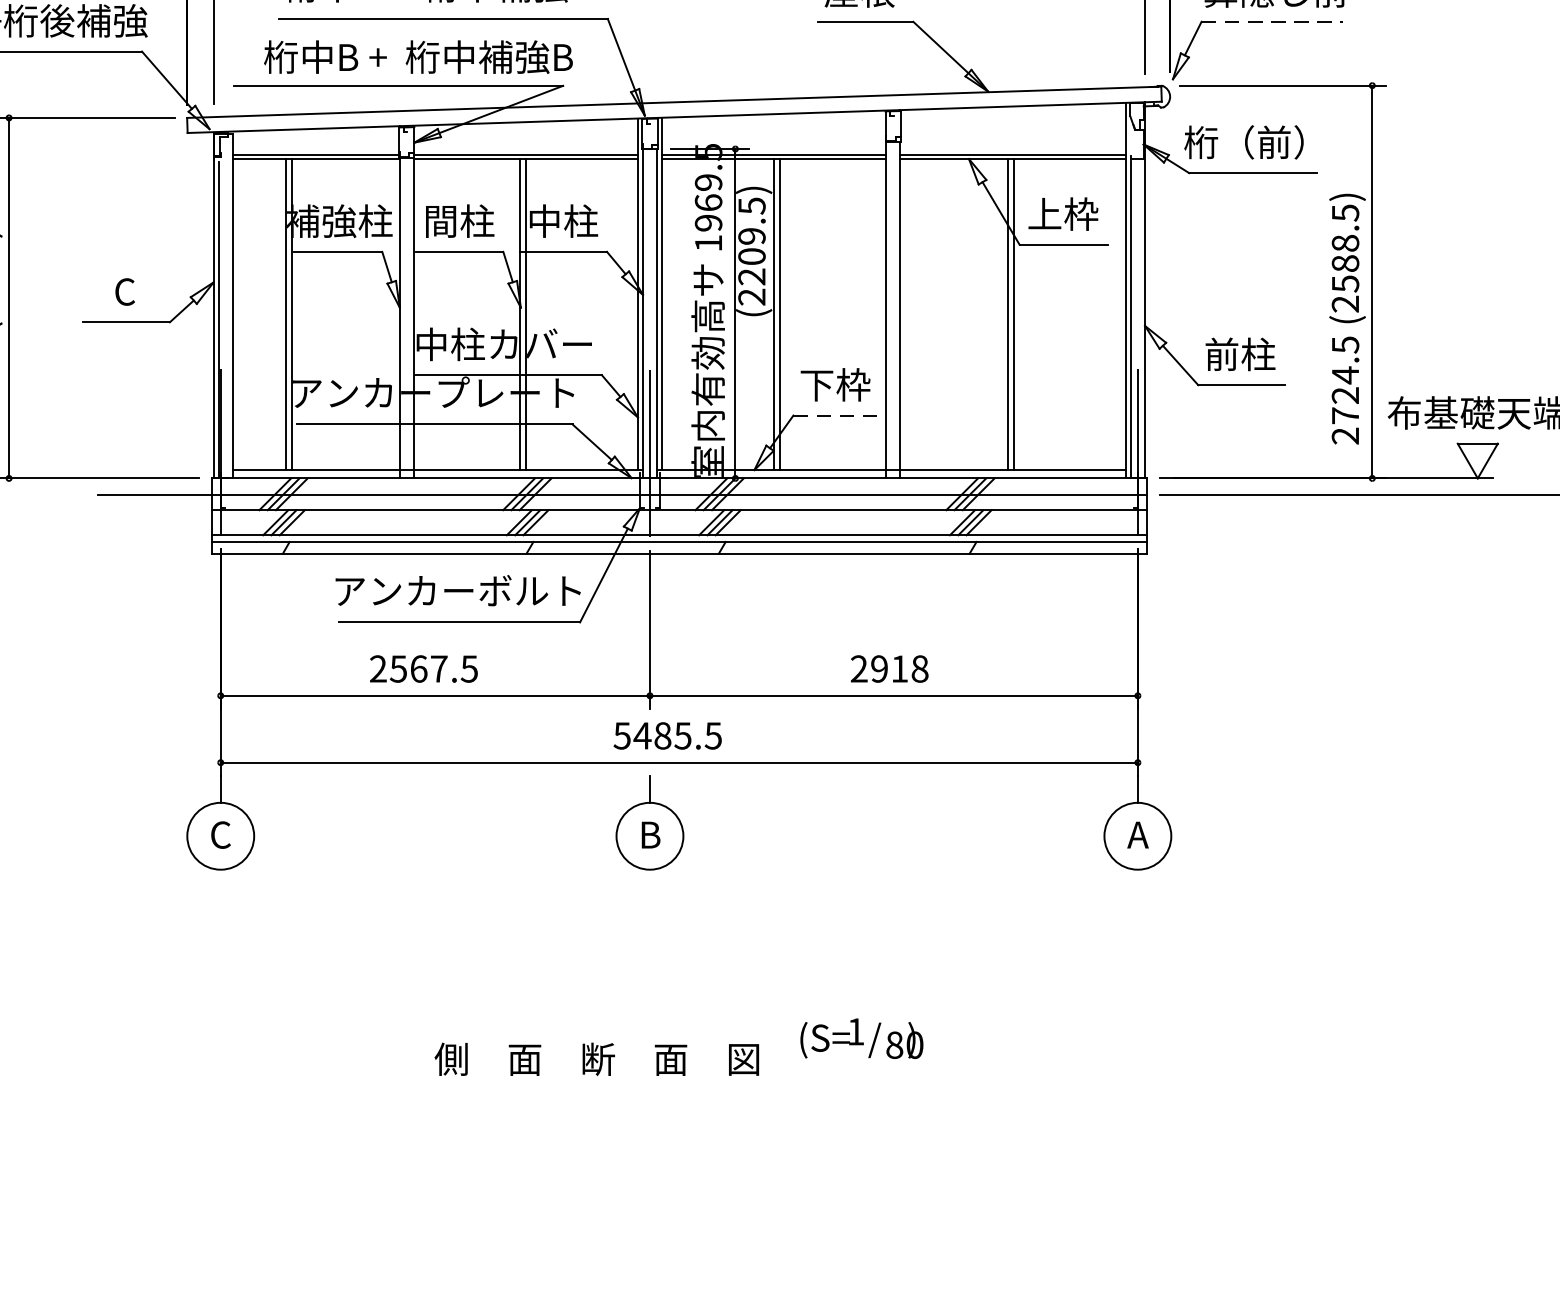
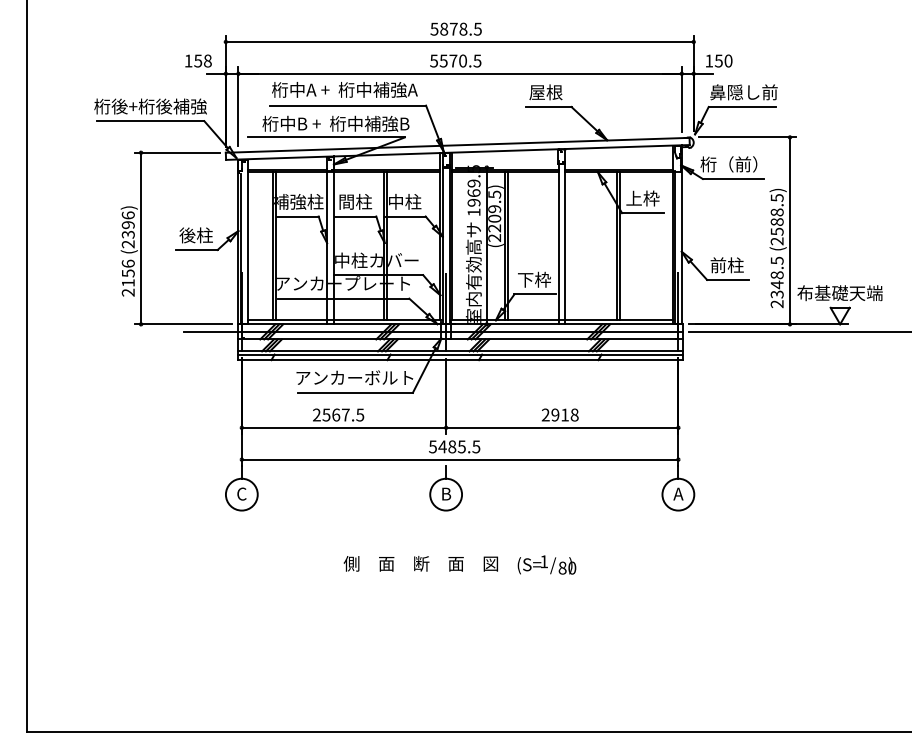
line: (1272, 20) -> (742, 106), dashed -> solid
text: (123, 291) -> (195, 235), C -> 後柱
text: (1344, 394) -> (776, 284), 2724.5 -> 2348.5
line: (837, 415) -> (535, 294), dashed -> solid
text: (860, 1037) -> (546, 564), moved
text: (596, 1058) -> (420, 563), moved

